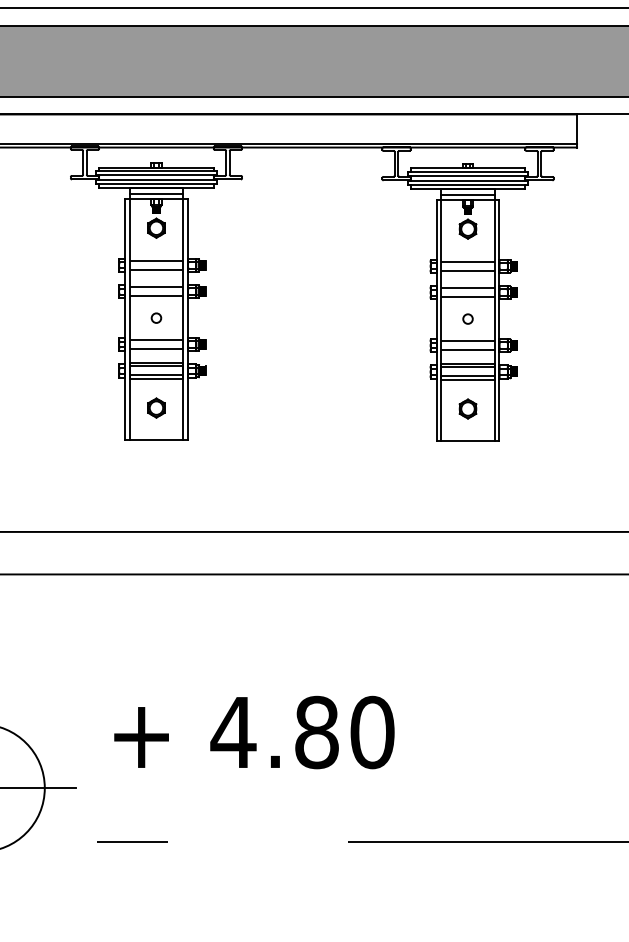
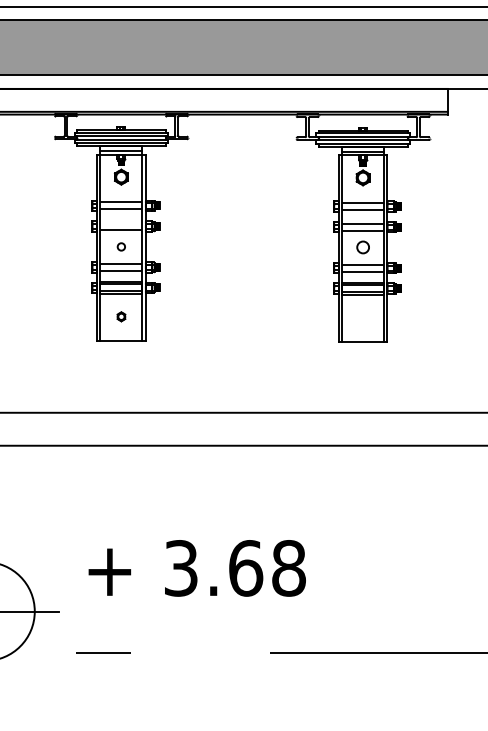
line: (156, 286) -> (121, 222), removed
circle: (467, 318) -> (362, 247), size x1.6
part: (156, 407) -> (121, 316), size x0.6
part: (467, 409) -> (362, 317), removed
text: (302, 732) -> (234, 568), 4.80 -> 3.68

